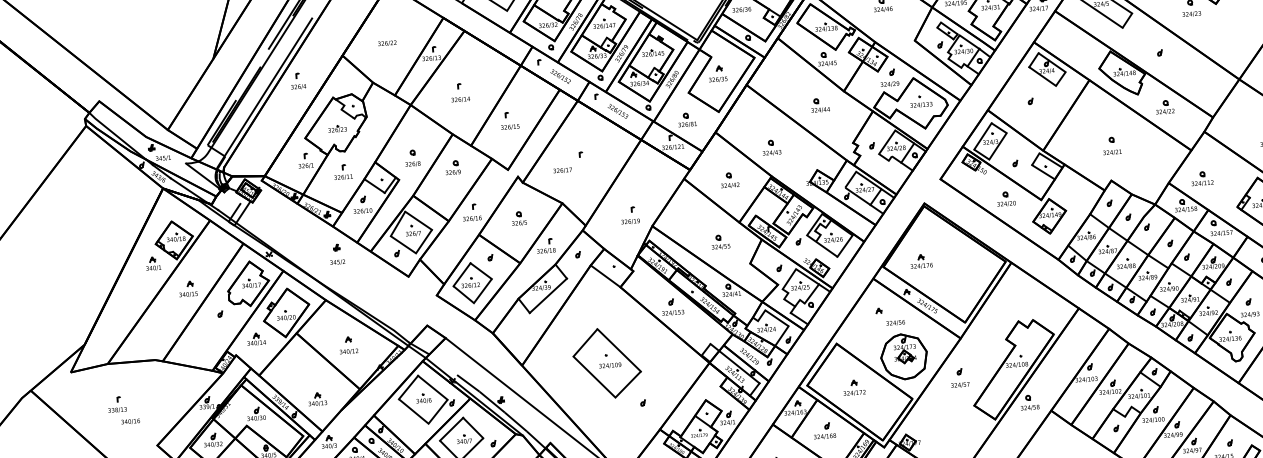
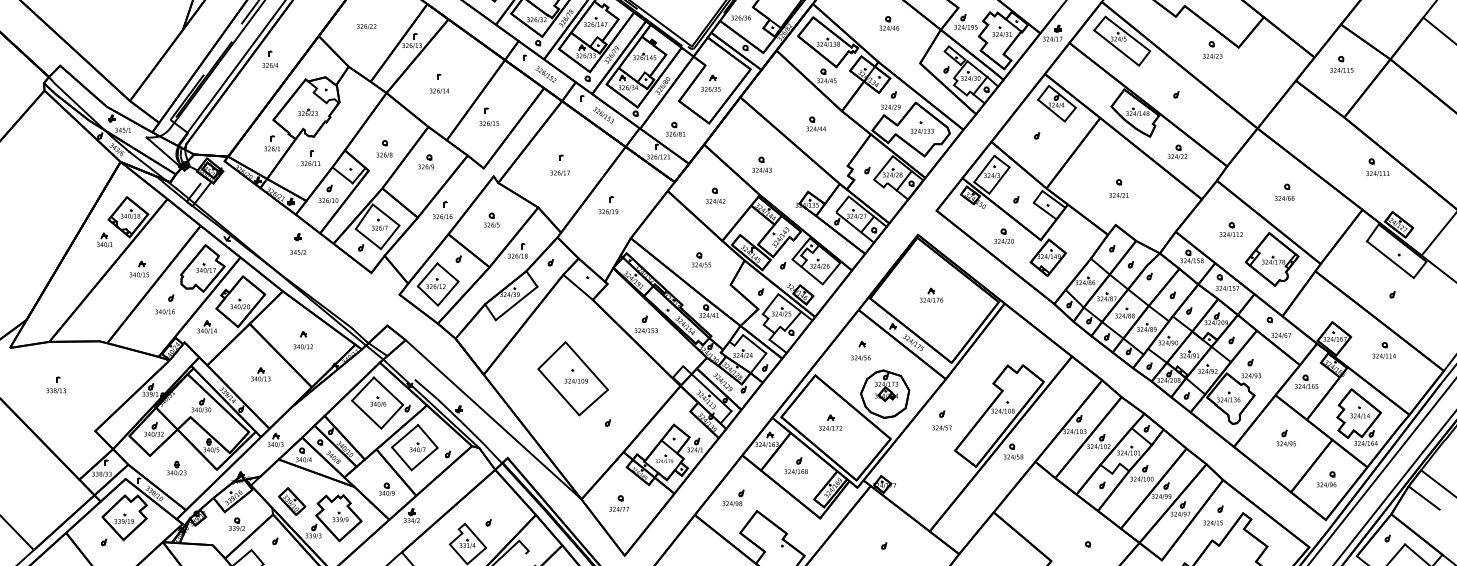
text: (562, 169) -> (559, 172), moved
part: (1201, 178) -> (1230, 229), moved
part: (630, 215) -> (608, 205), moved
part: (921, 260) -> (931, 294), moved
text: (895, 322) -> (860, 357), moved
part: (317, 399) -> (260, 374), moved
text: (130, 421) -> (164, 311), moved

